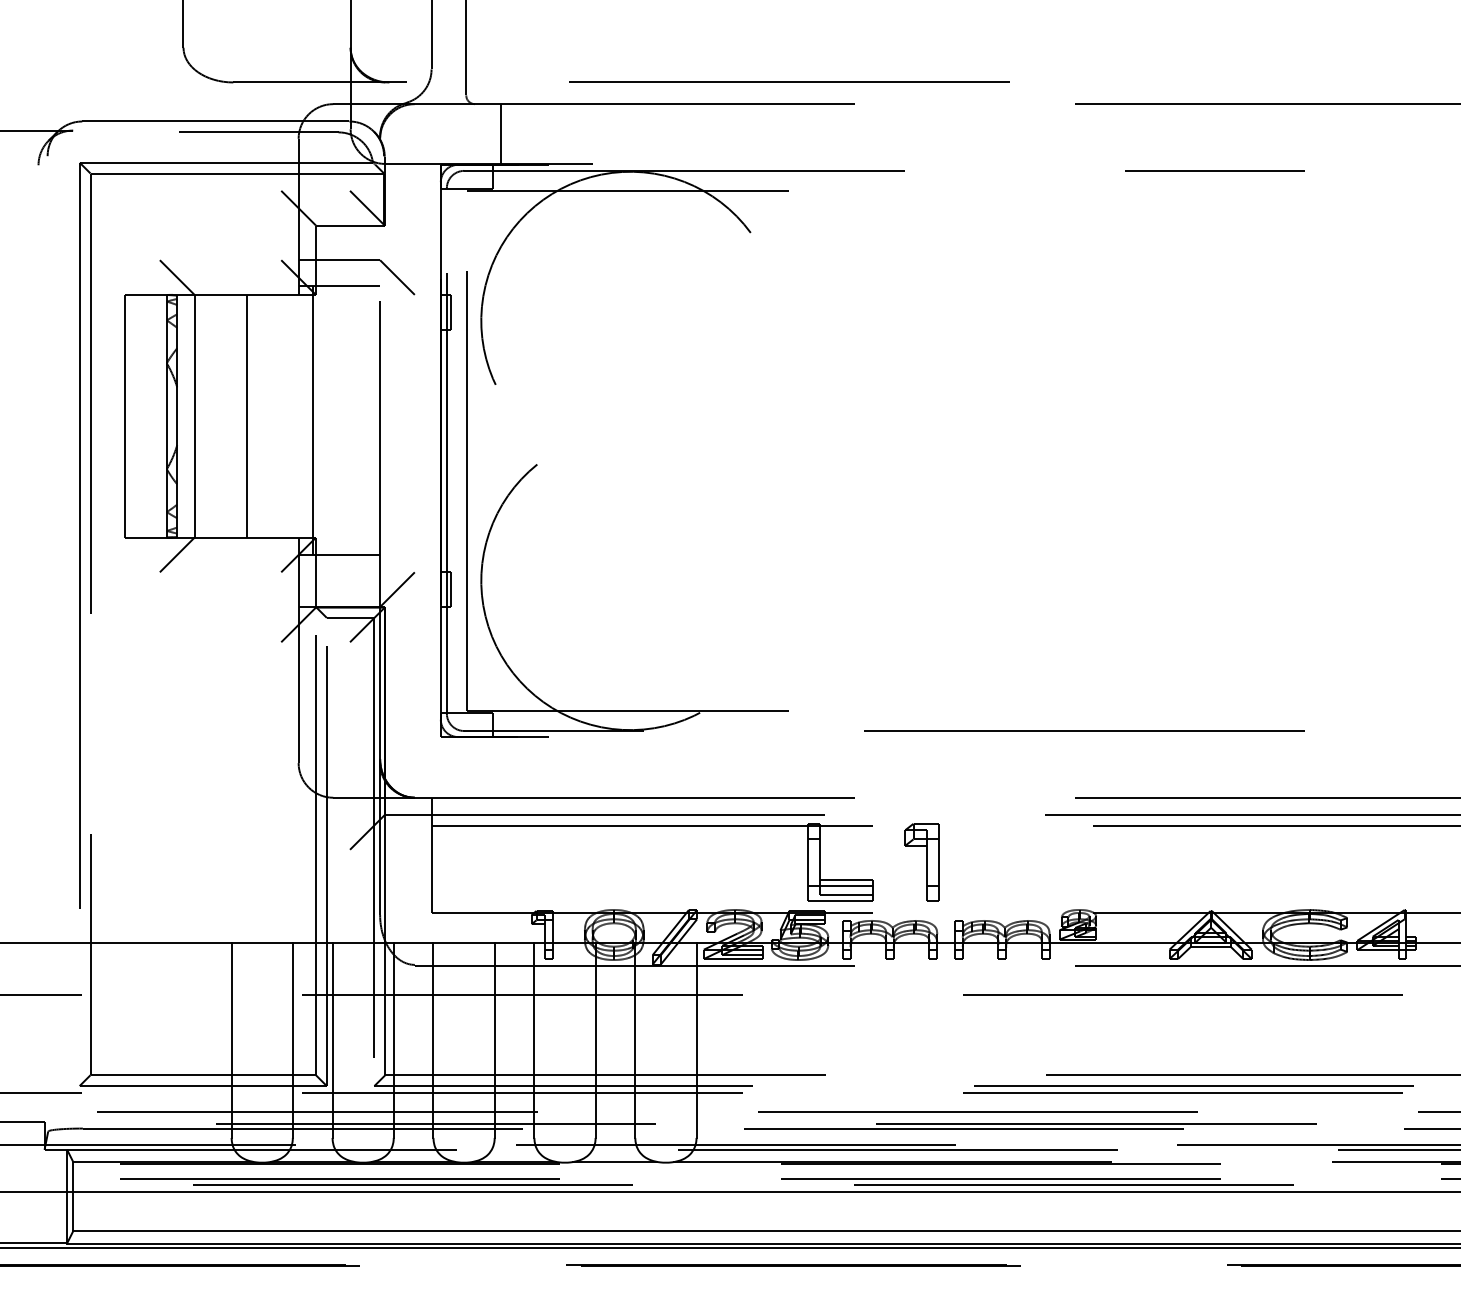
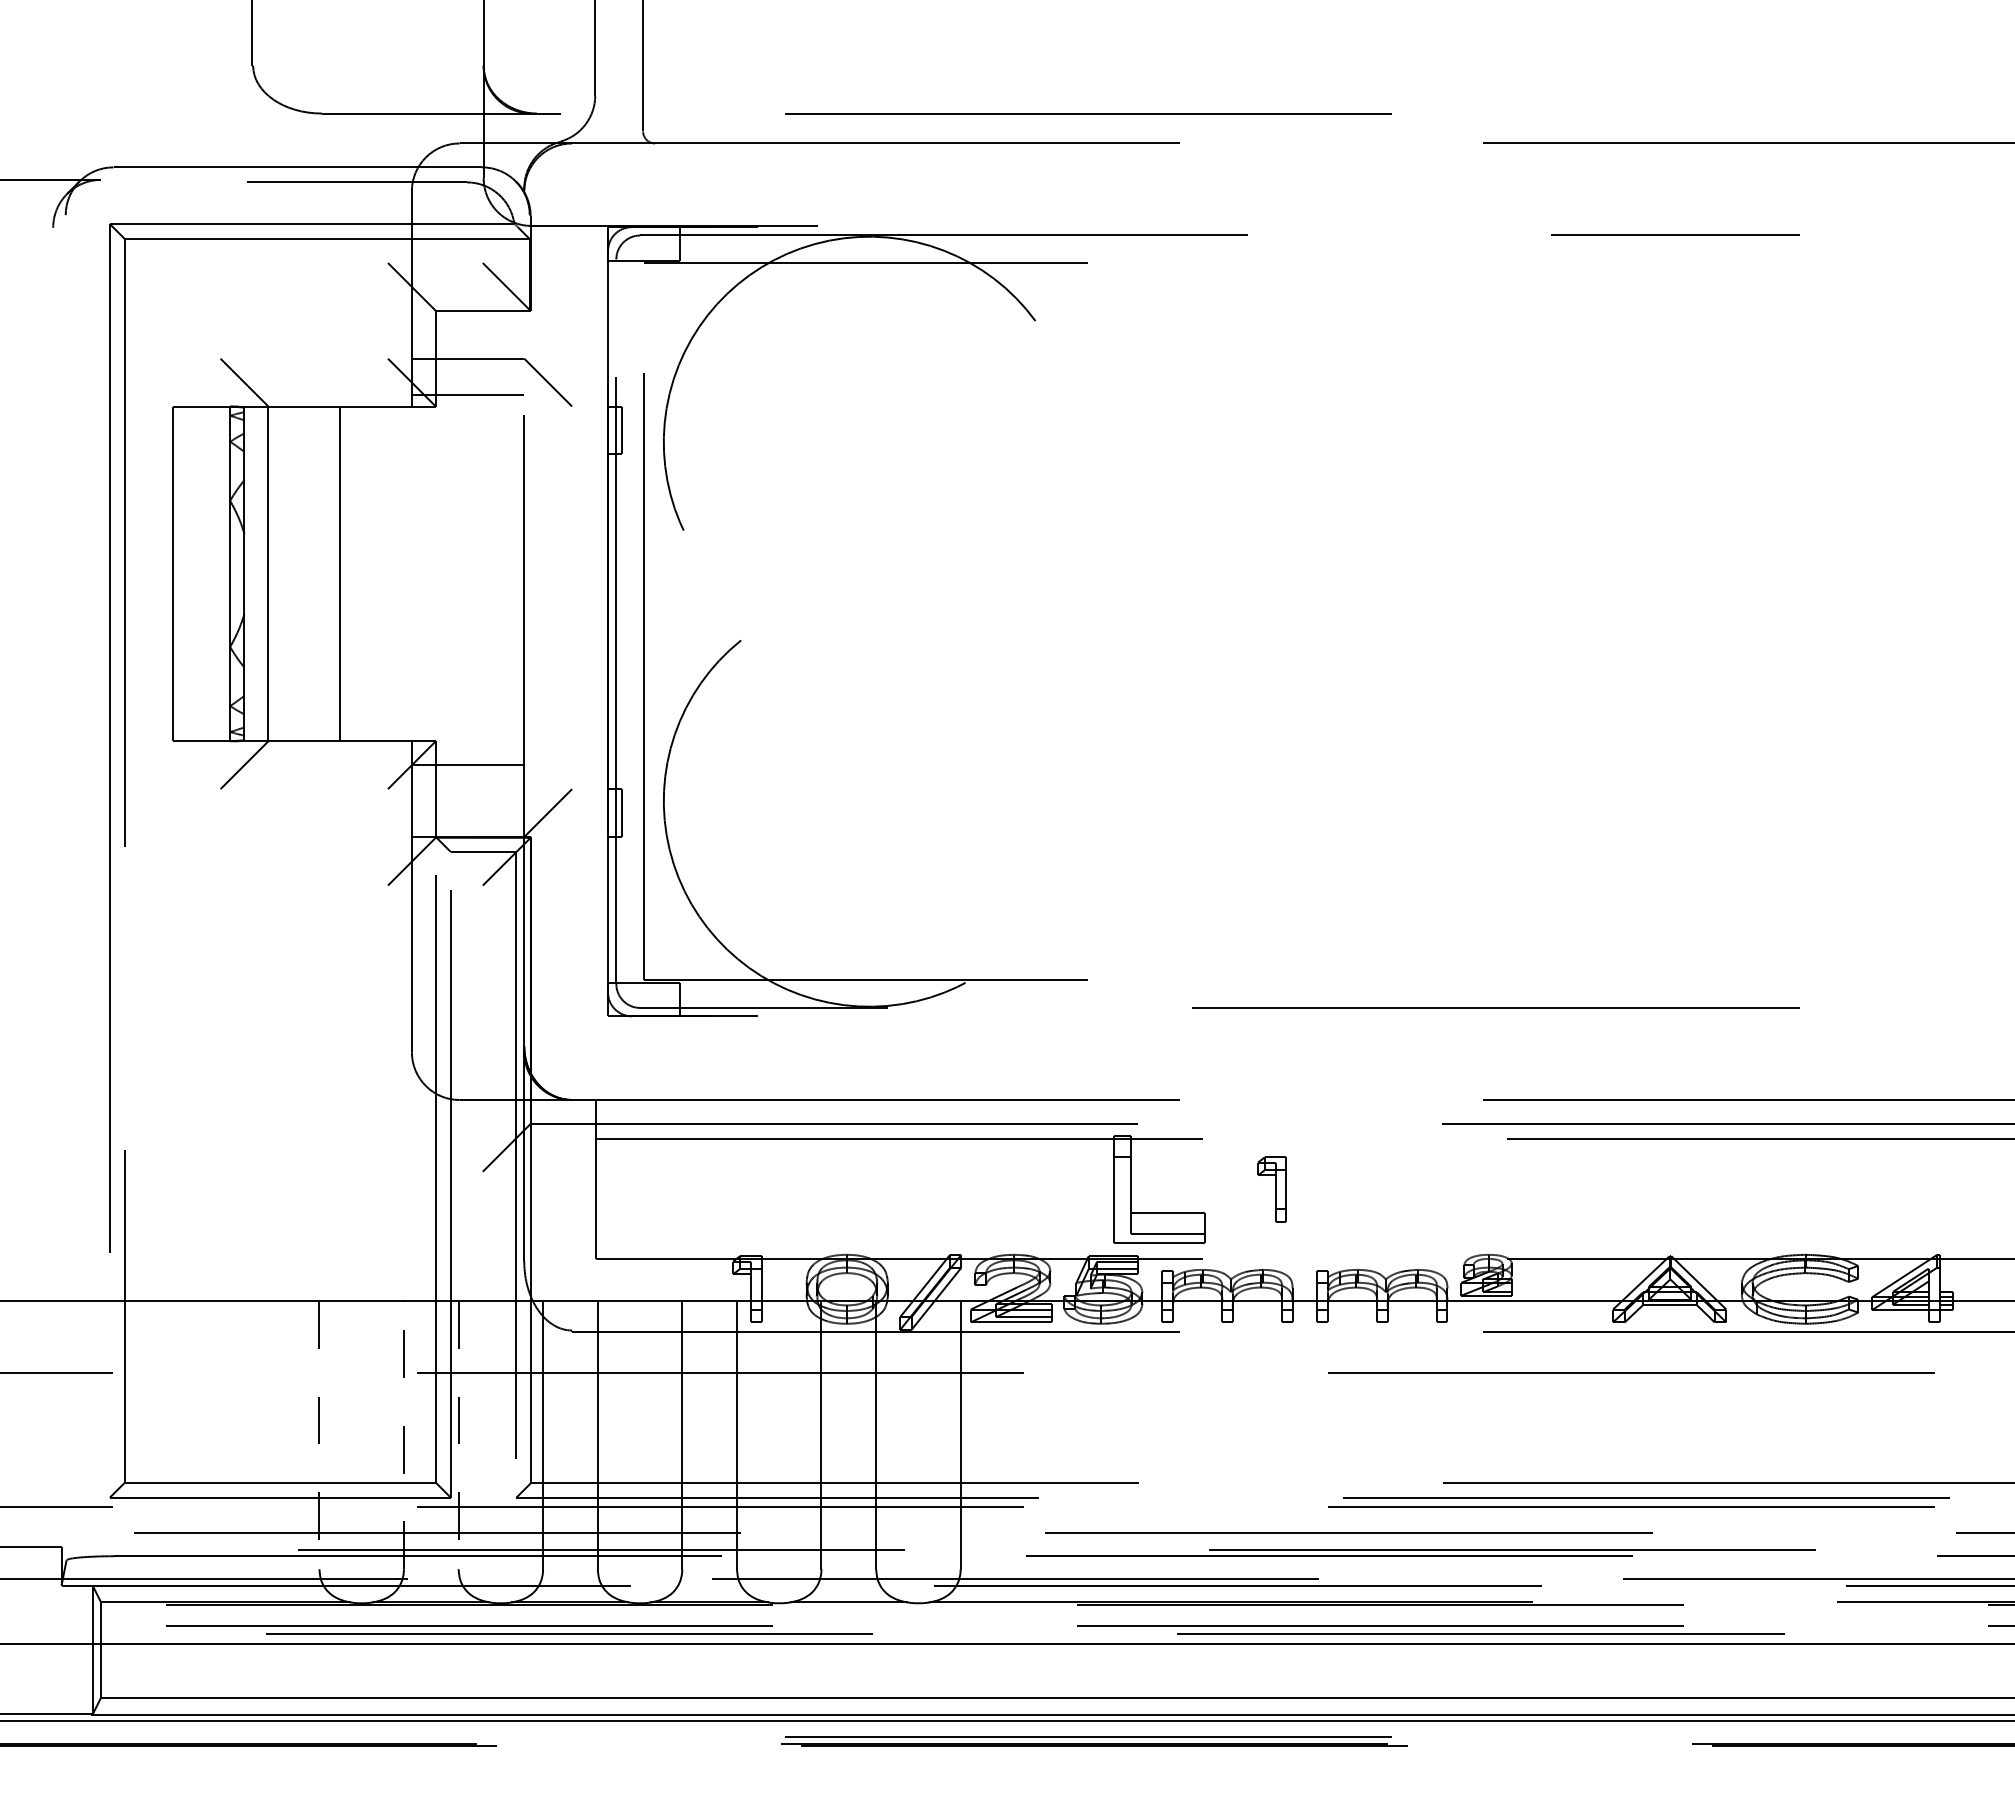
line: (500, 134) -> (690, 185), removed
line: (313, 420) -> (432, 579), removed
part: (921, 862) -> (1271, 1189), size x0.6
line: (839, 885) -> (1158, 1221), removed
line: (292, 1040) -> (403, 1434), solid -> dashed
line: (231, 1041) -> (319, 1435), solid -> dashed
line: (332, 1041) -> (458, 1435), solid -> dashed
line: (789, 1259) -> (1088, 1736), added

